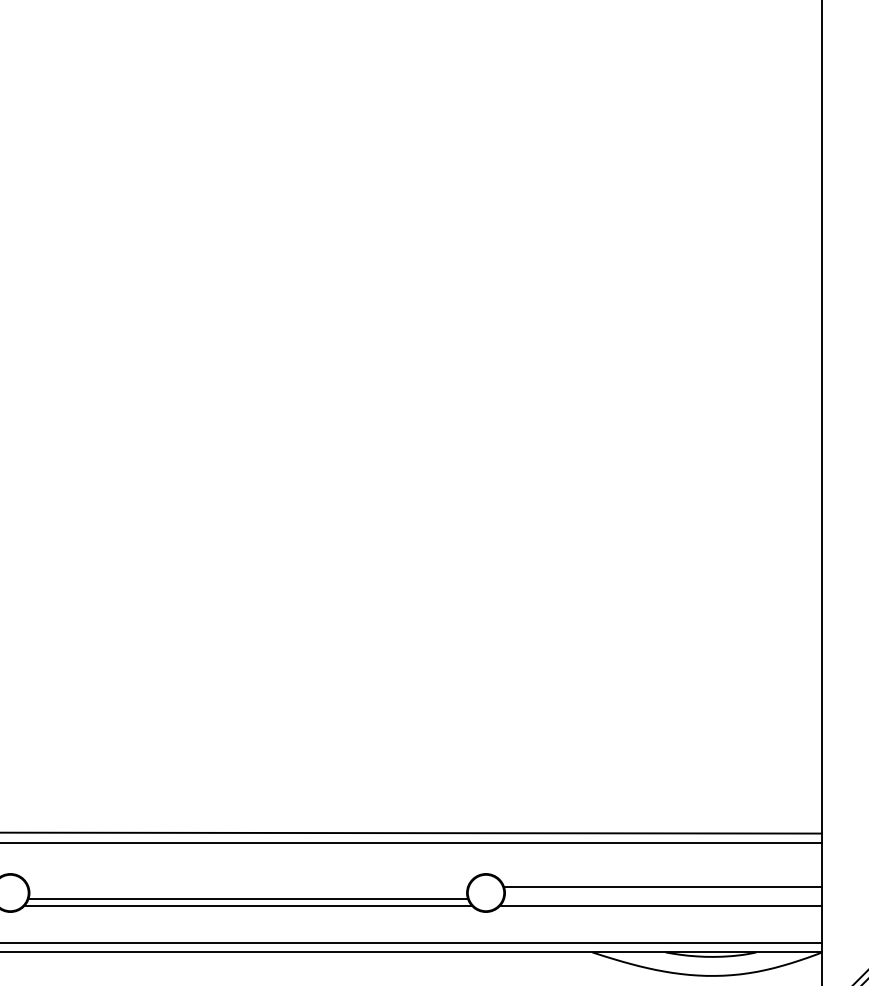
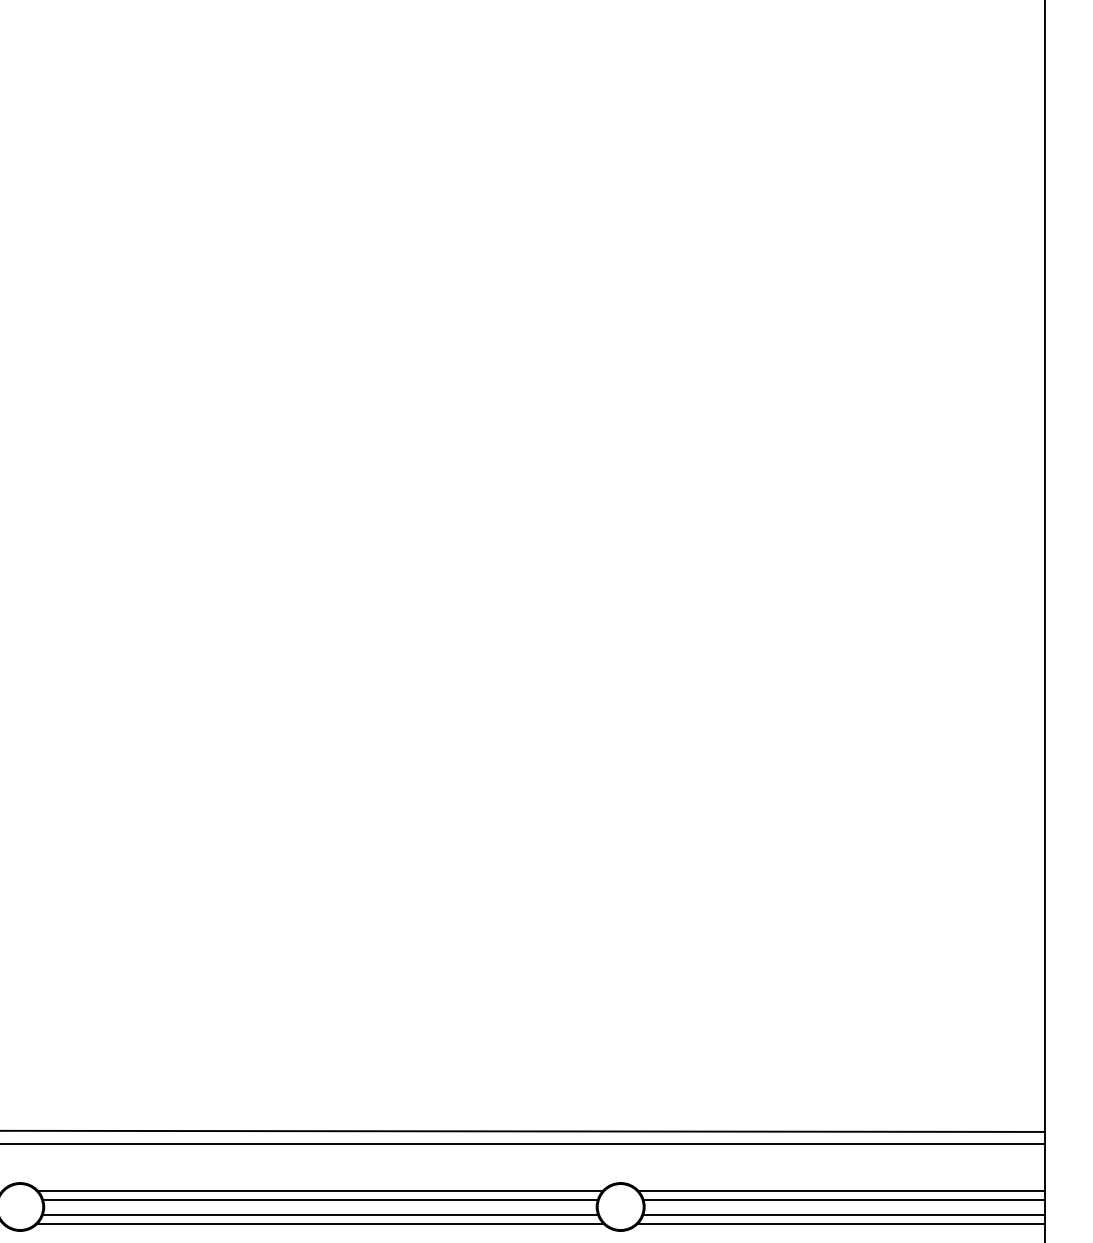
line: (248, 879) -> (320, 1189), added
line: (660, 879) -> (840, 1189), added
line: (247, 887) -> (319, 1200), added
line: (662, 898) -> (843, 1213), added

